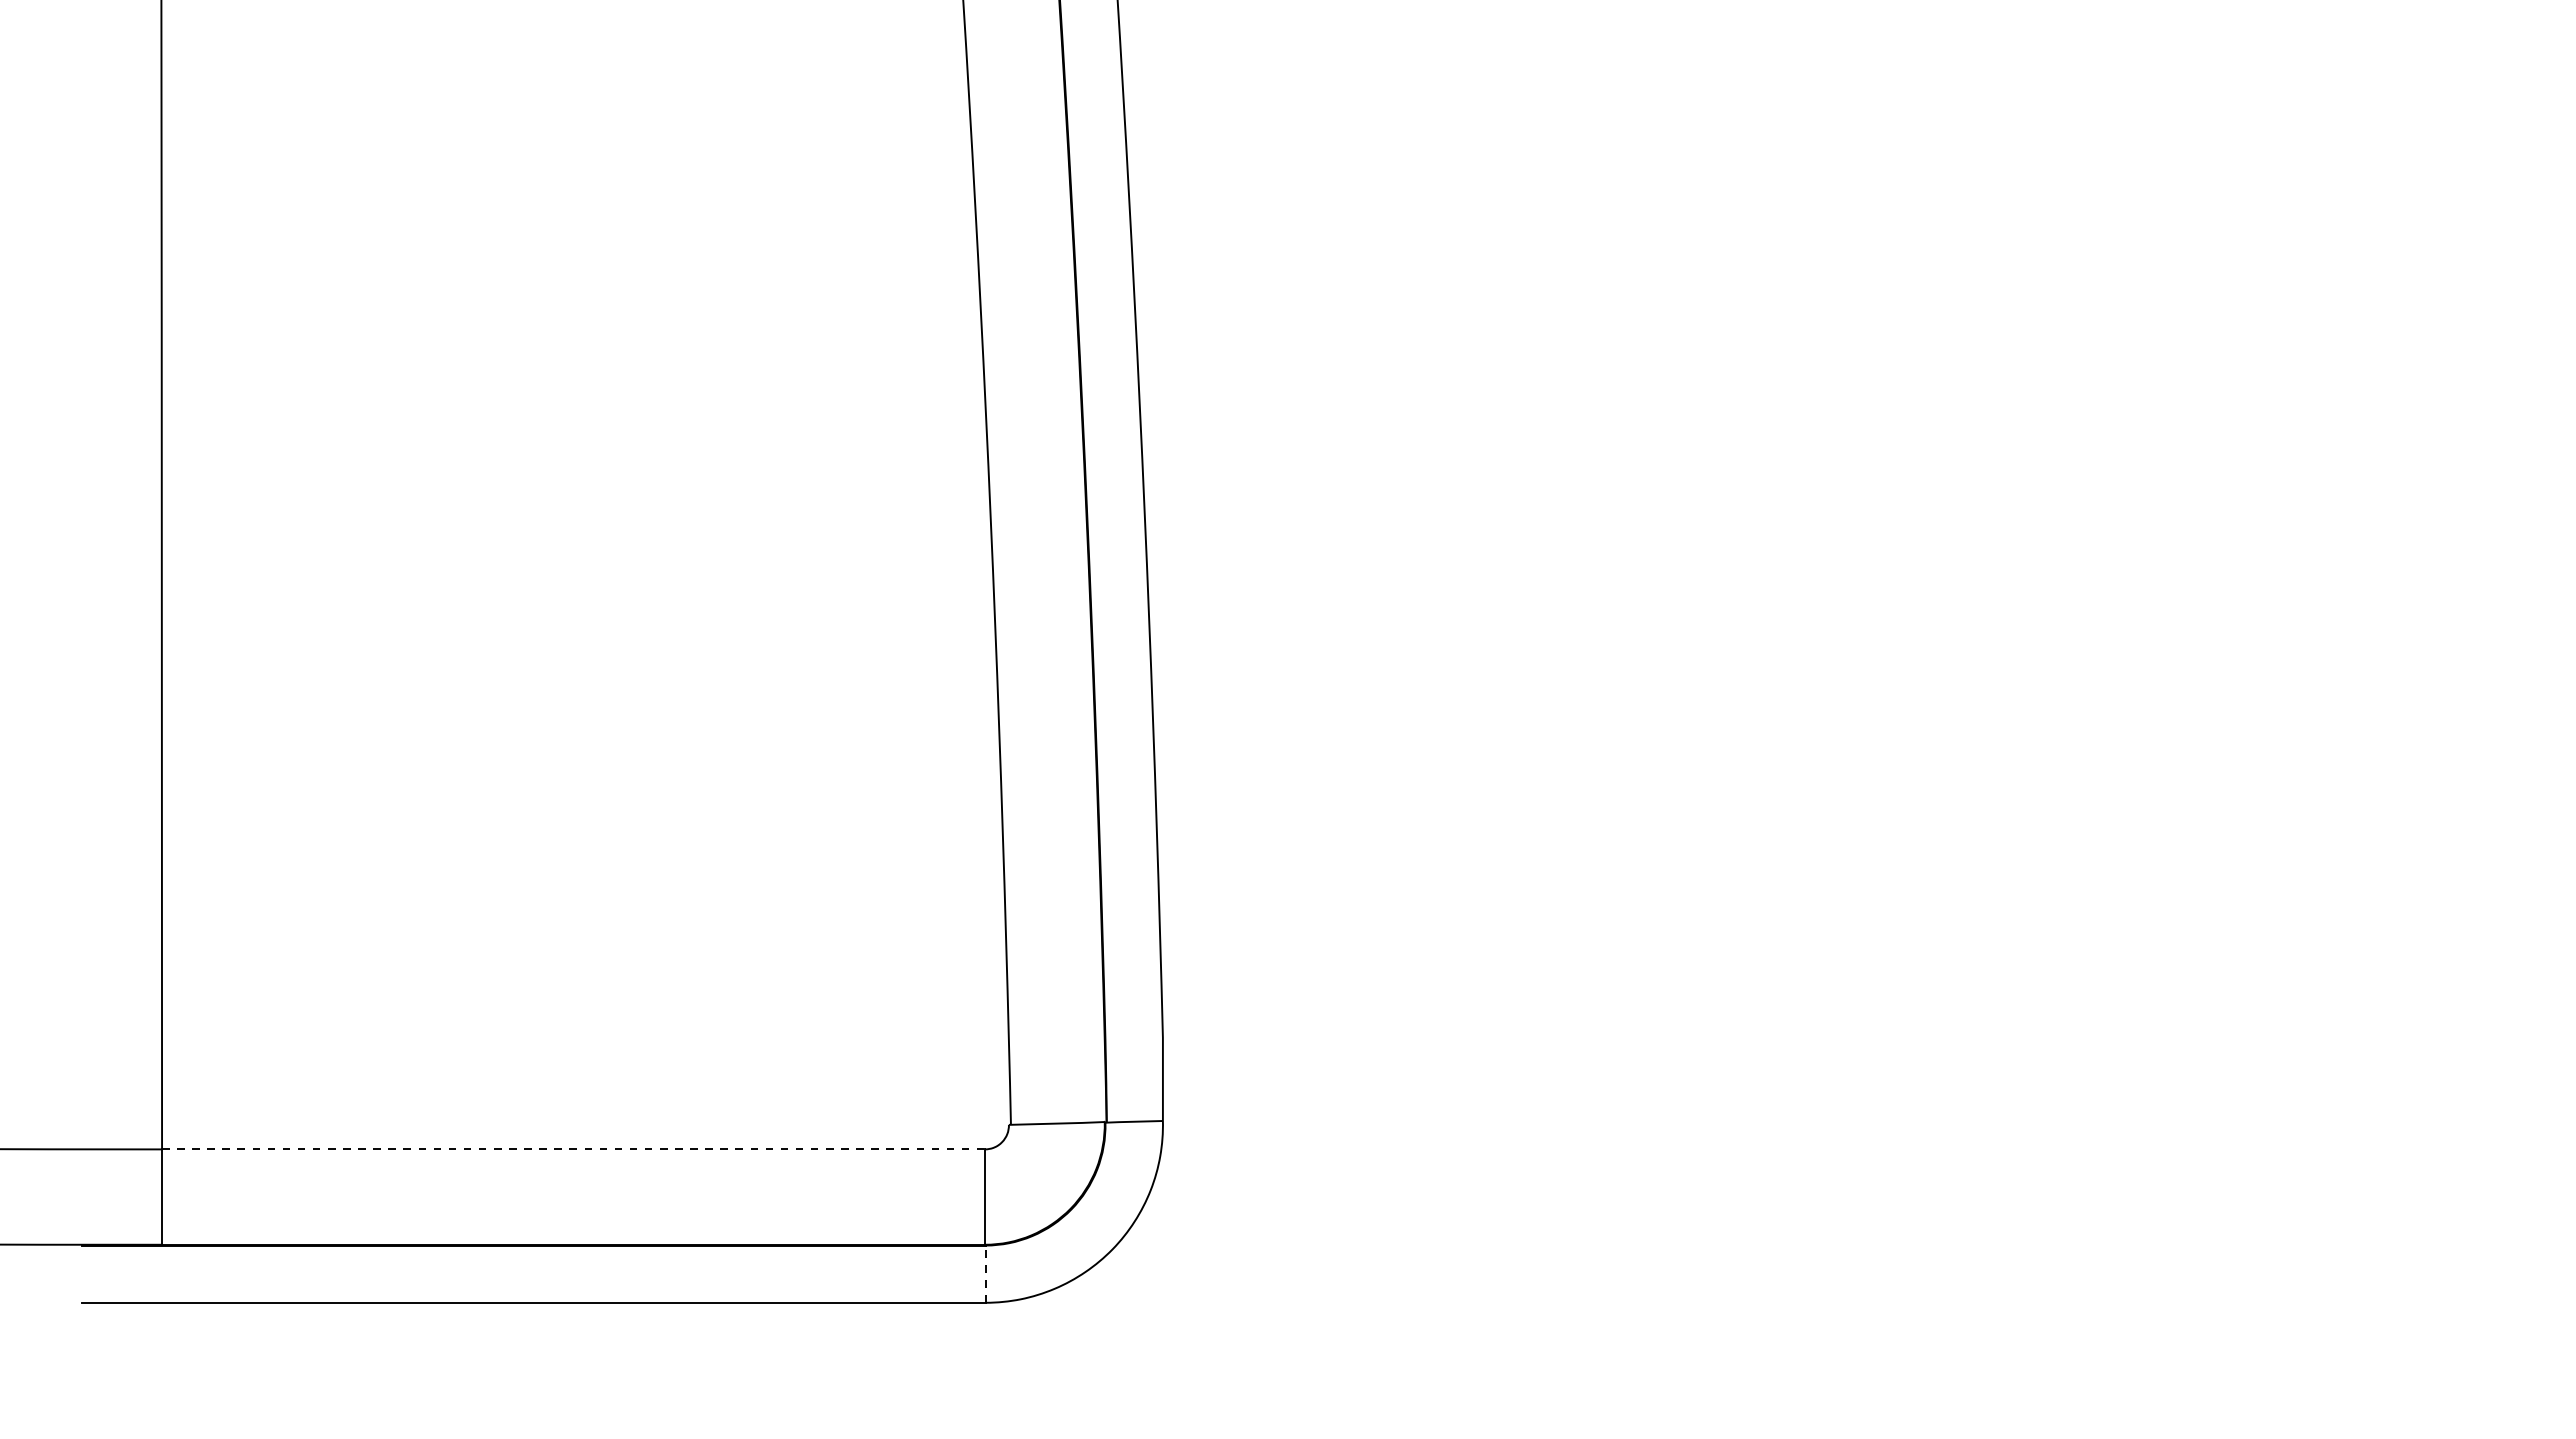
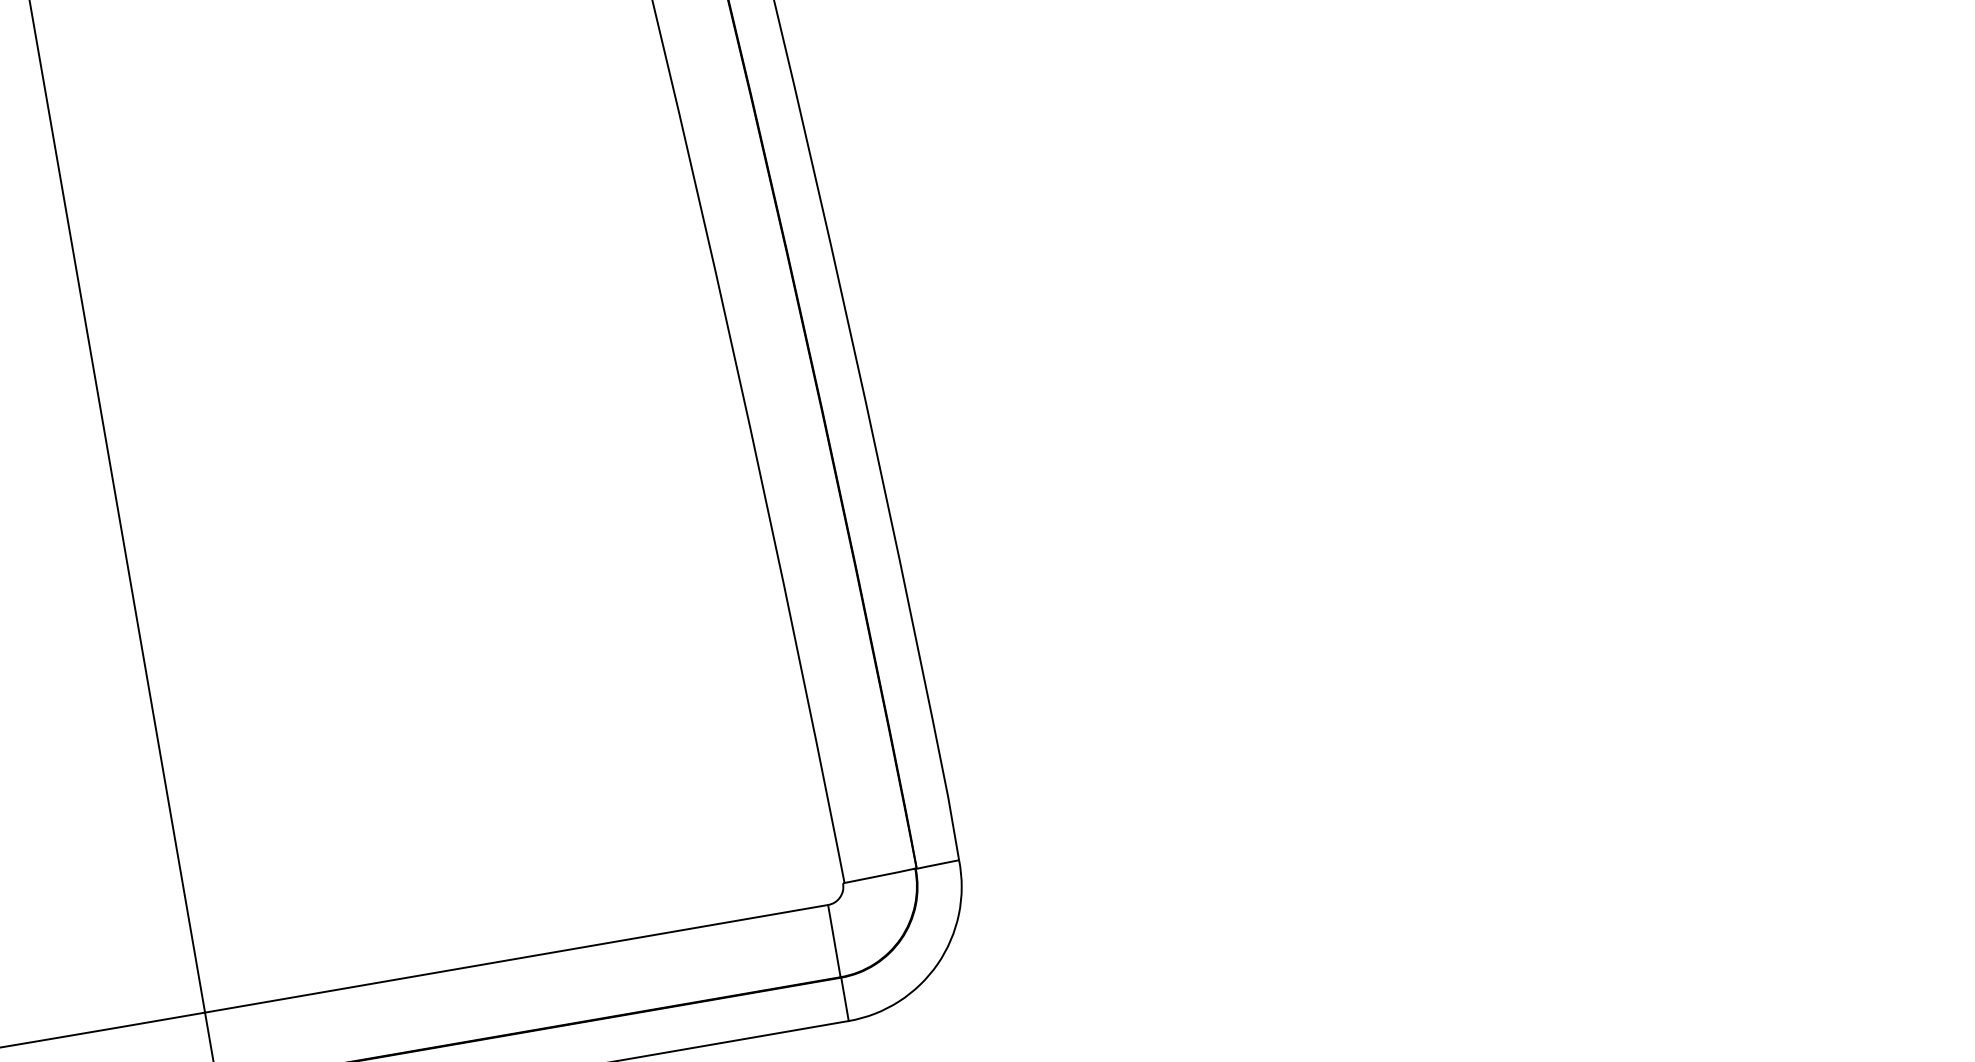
line: (574, 1149) -> (517, 958), dashed -> solid
line: (985, 1274) -> (844, 999), dashed -> solid

